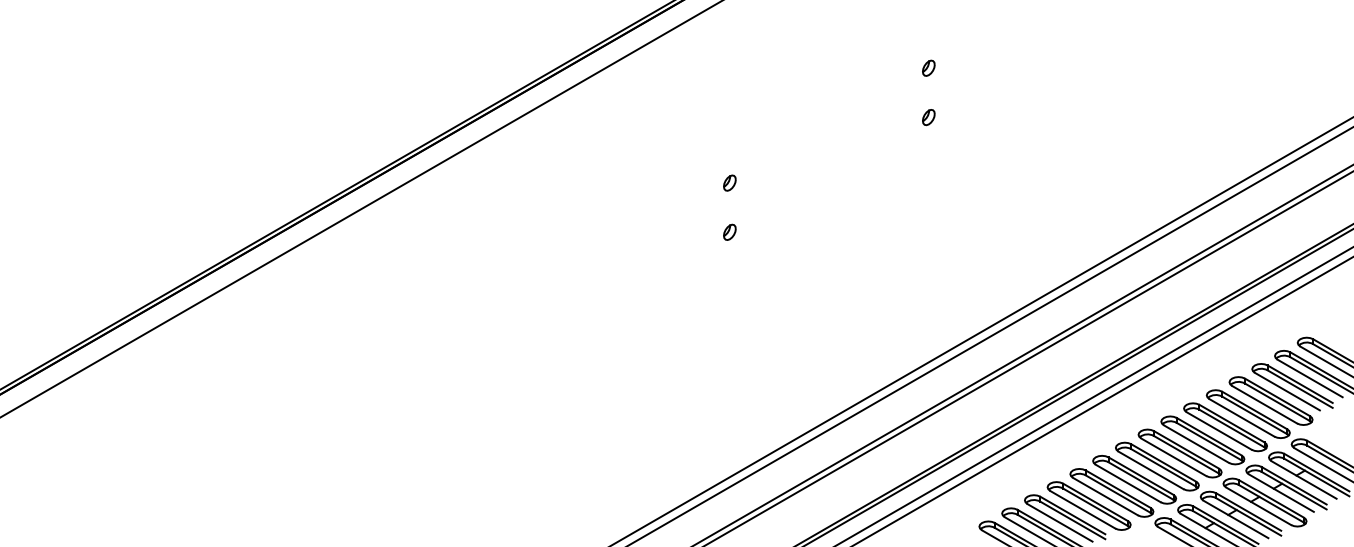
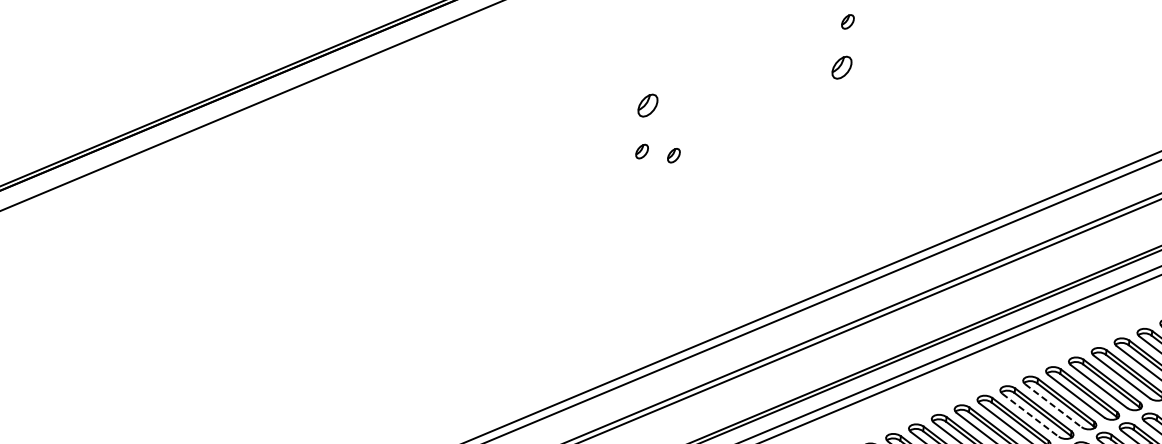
part: (928, 117) -> (841, 67), size x1.6
part: (729, 182) -> (647, 104), size x1.6
part: (763, 231) -> (673, 154), added
line: (1196, 444) -> (1053, 406), solid -> dashed
line: (1173, 457) -> (1030, 415), solid -> dashed

